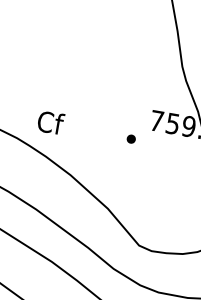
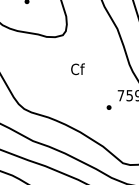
text: (49, 123) -> (77, 69), moved

